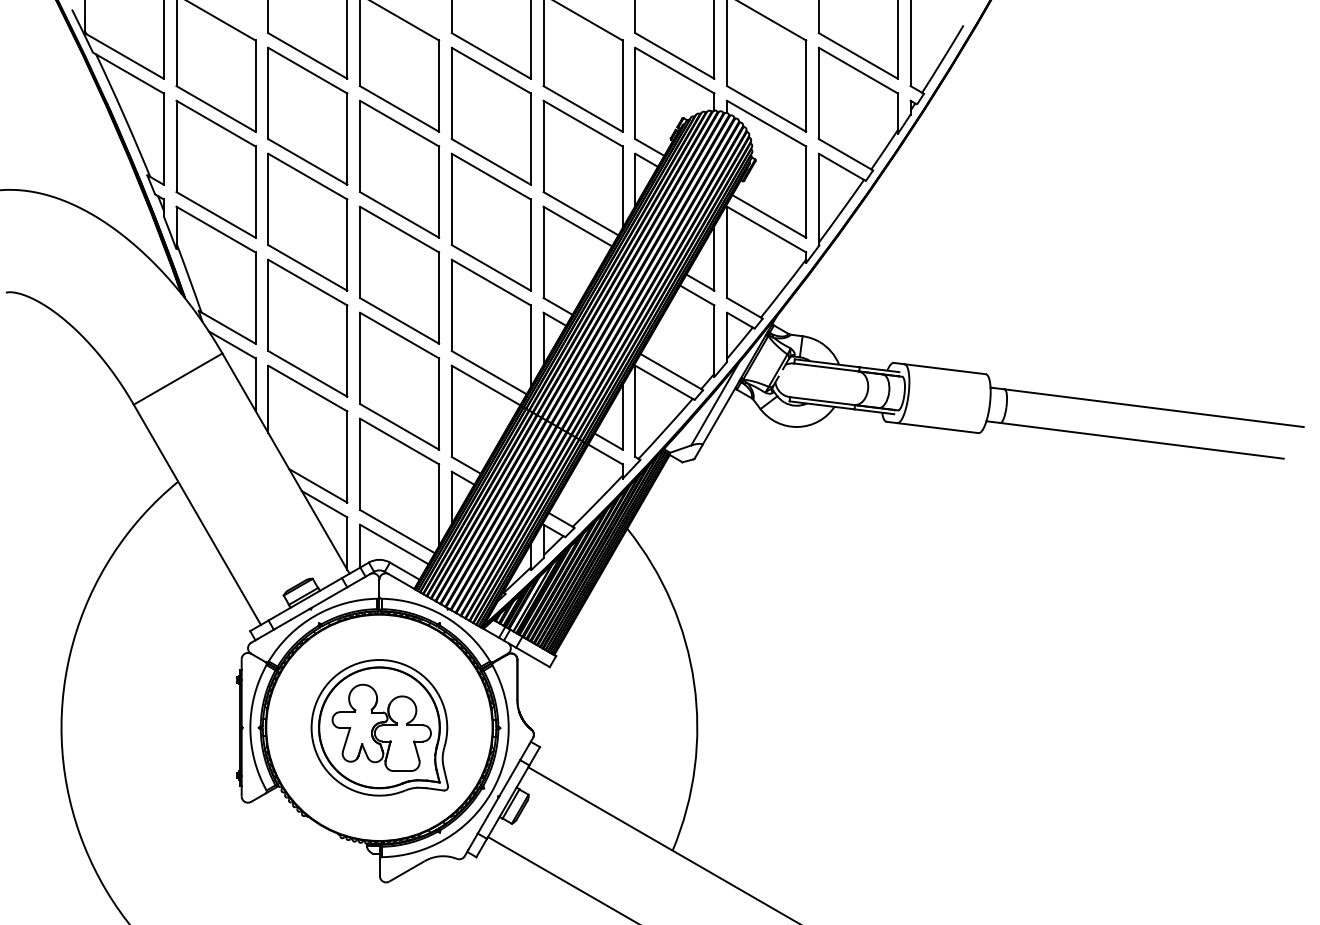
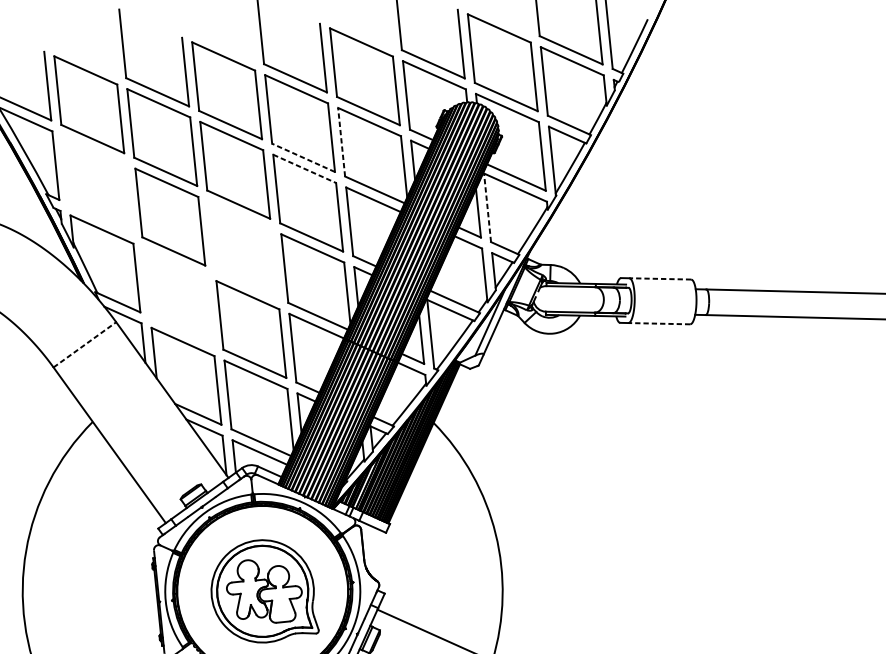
line: (543, 146) -> (341, 142), solid -> dashed
line: (491, 161) -> (303, 157), solid -> dashed
part: (215, 168) -> (96, 183), removed
line: (491, 176) -> (304, 168), solid -> dashed
line: (727, 252) -> (487, 207), solid -> dashed
part: (399, 274) -> (243, 249), removed
part: (307, 327) -> (178, 296), removed
line: (945, 369) -> (660, 279), solid -> dashed
line: (178, 378) -> (85, 344), solid -> dashed
line: (938, 428) -> (659, 323), solid -> dashed

